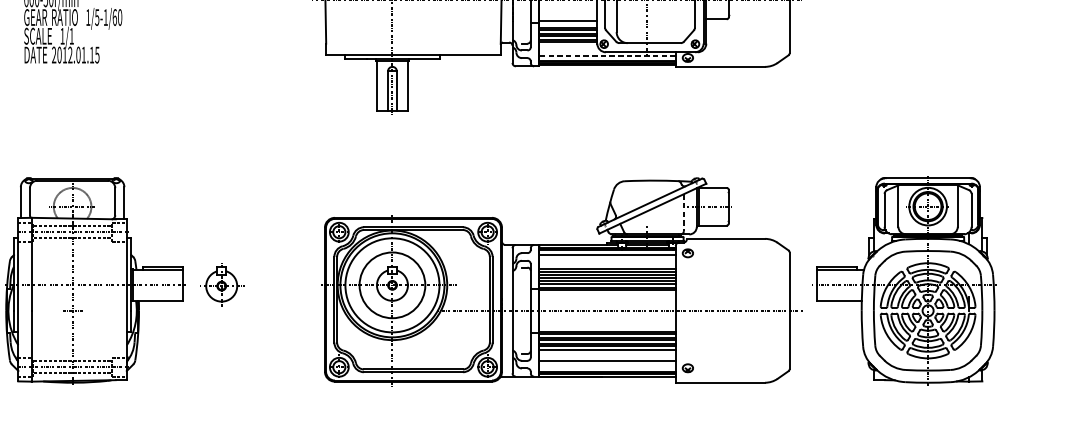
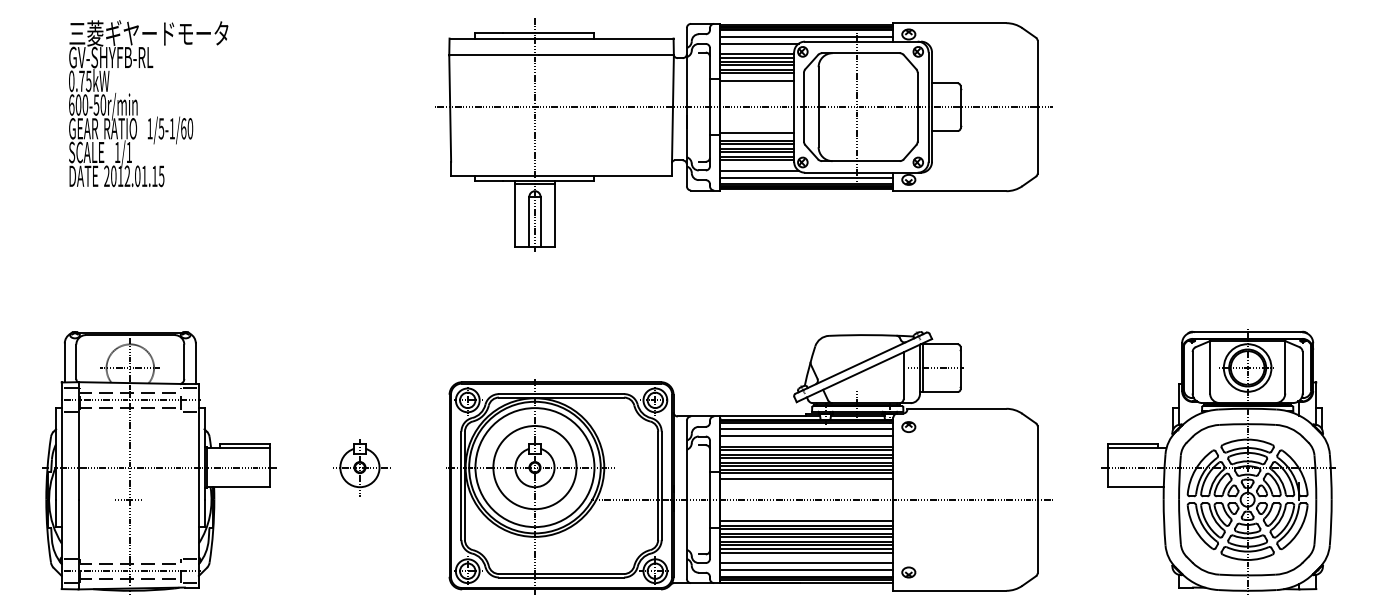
line: (569, 50) -> (758, 170), added
line: (607, 56) -> (806, 177), dashed -> solid
line: (683, 213) -> (903, 376), dashed -> solid
line: (607, 260) -> (806, 436), added
part: (905, 280) -> (1218, 461), moved
part: (222, 286) -> (361, 467), moved
line: (607, 293) -> (806, 478), added
line: (607, 327) -> (806, 520), added
line: (607, 352) -> (806, 552), added
line: (607, 366) -> (806, 570), added

